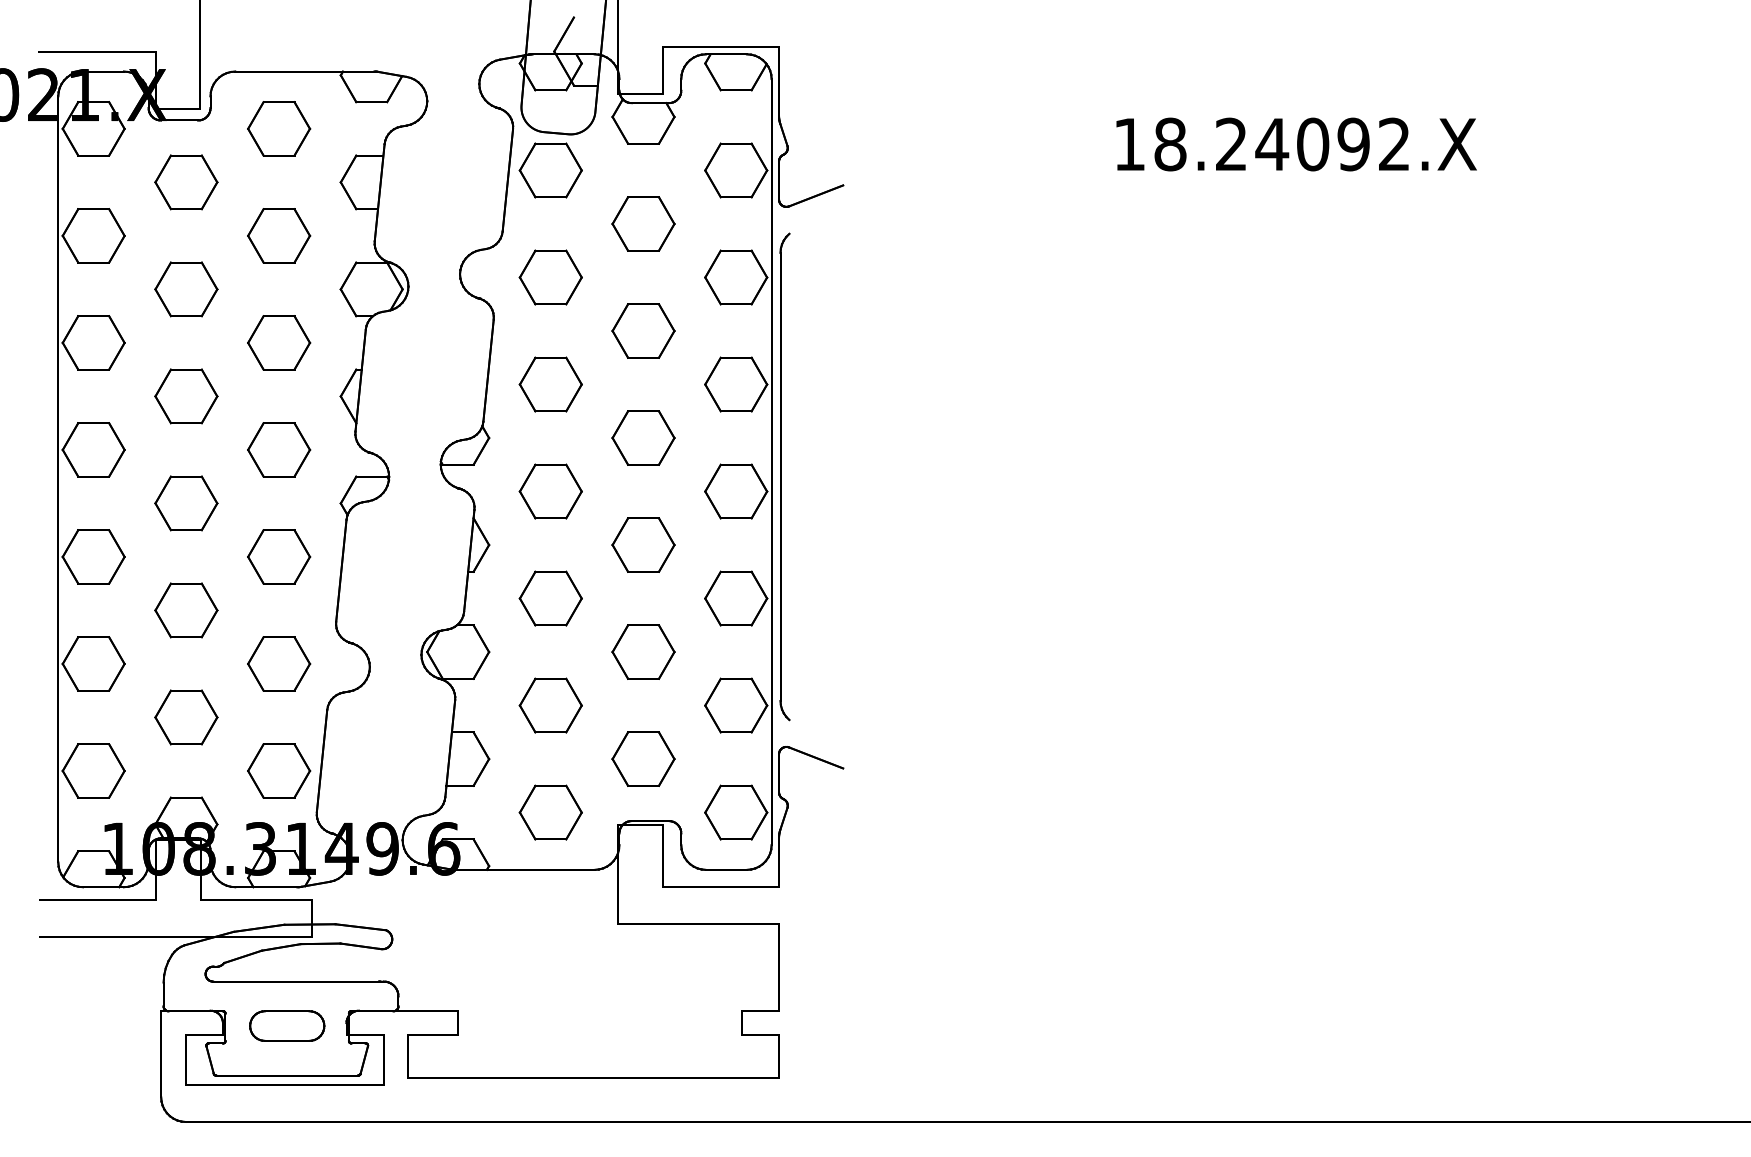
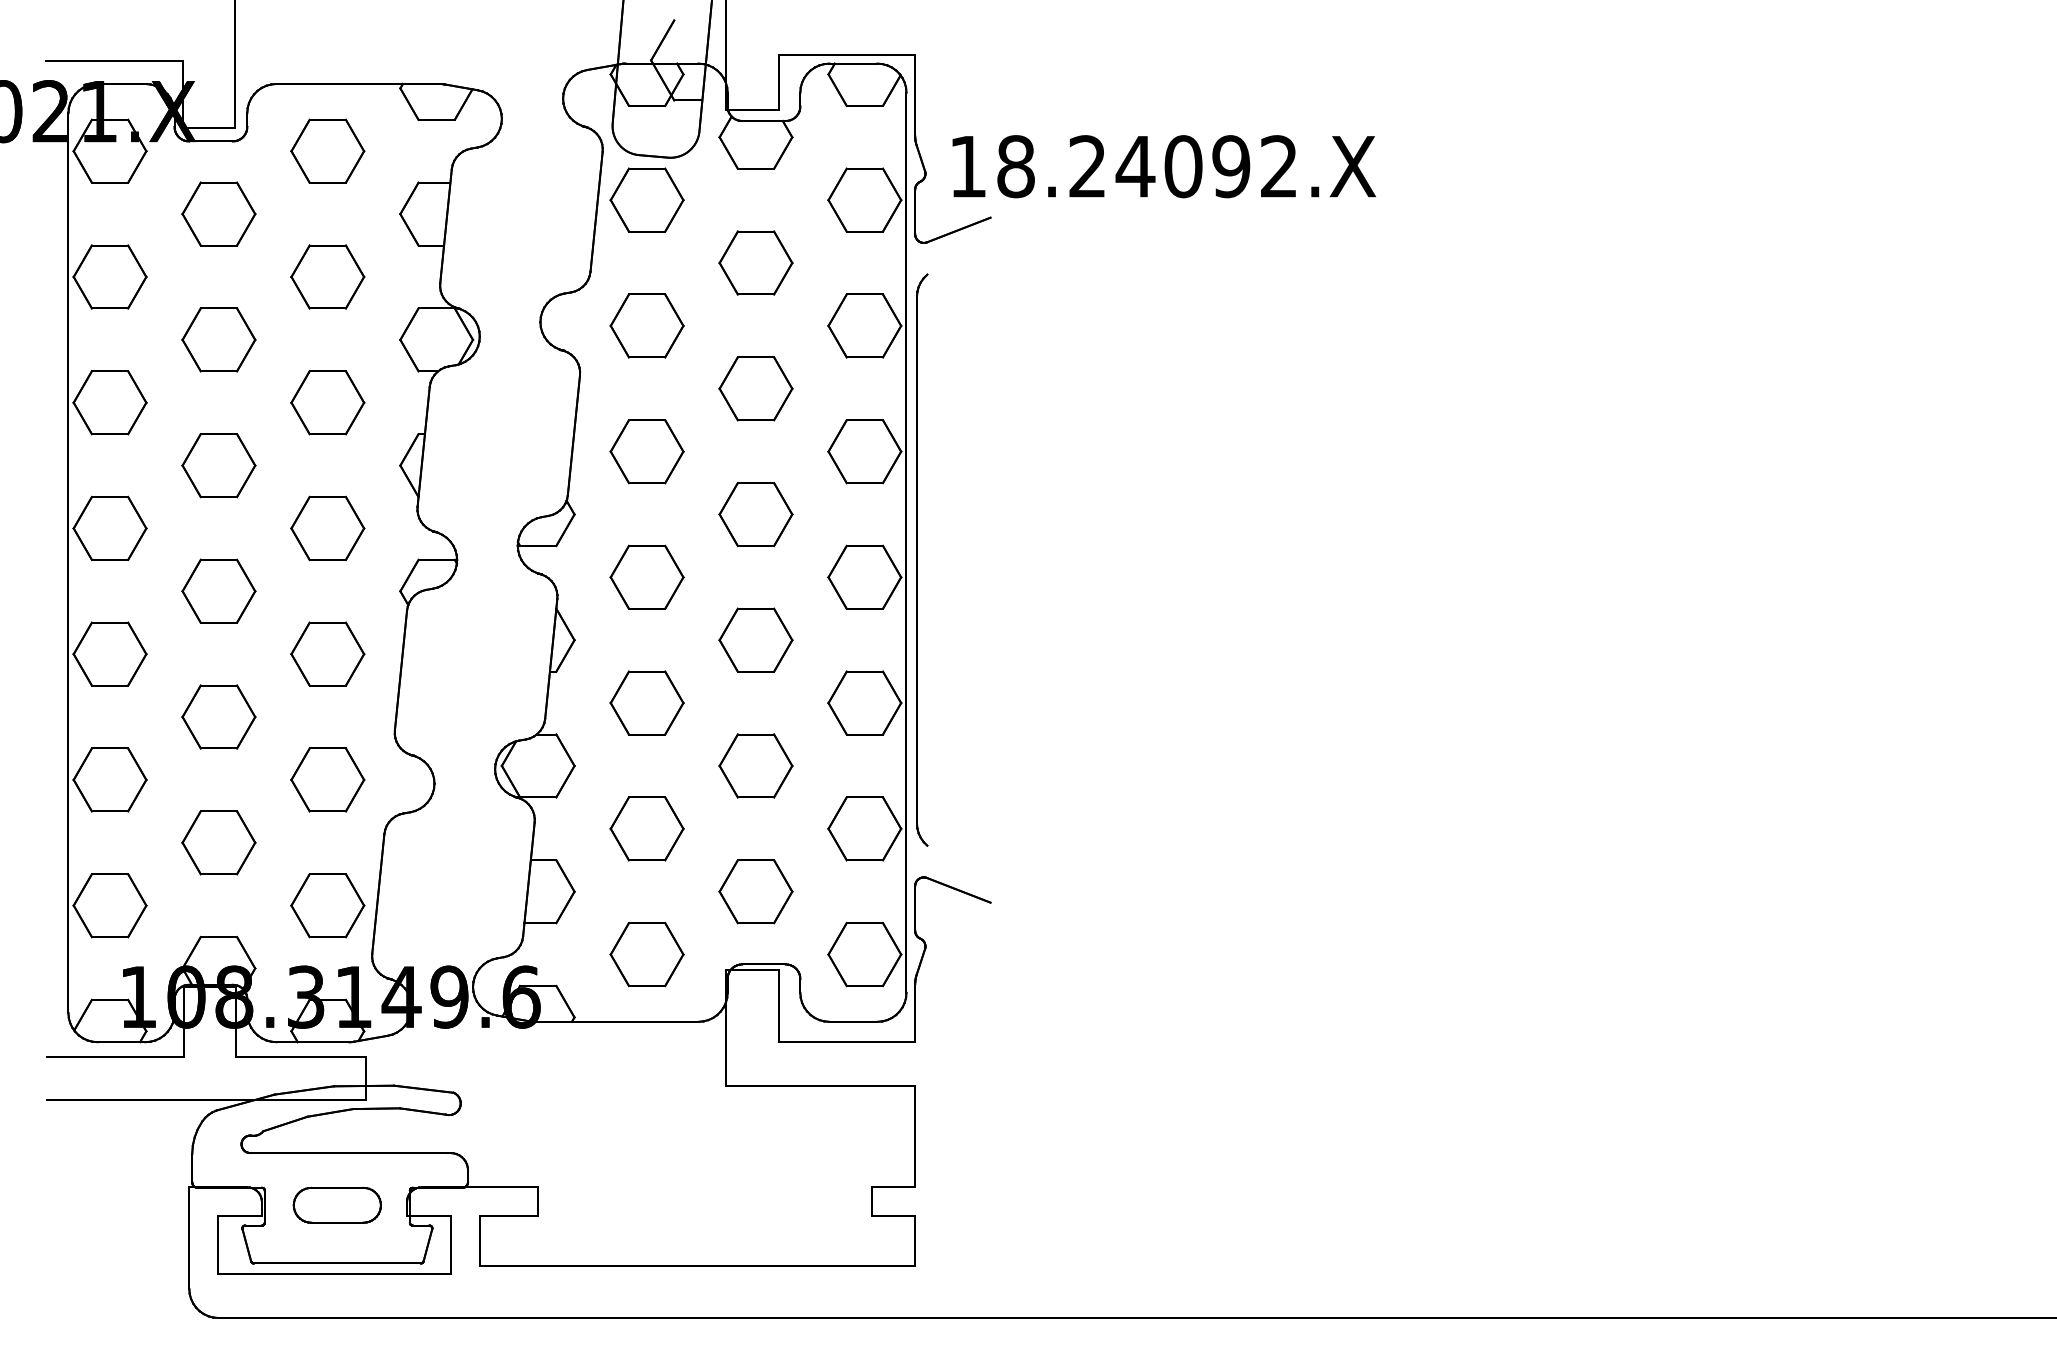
text: (1295, 144) -> (1163, 166), moved

